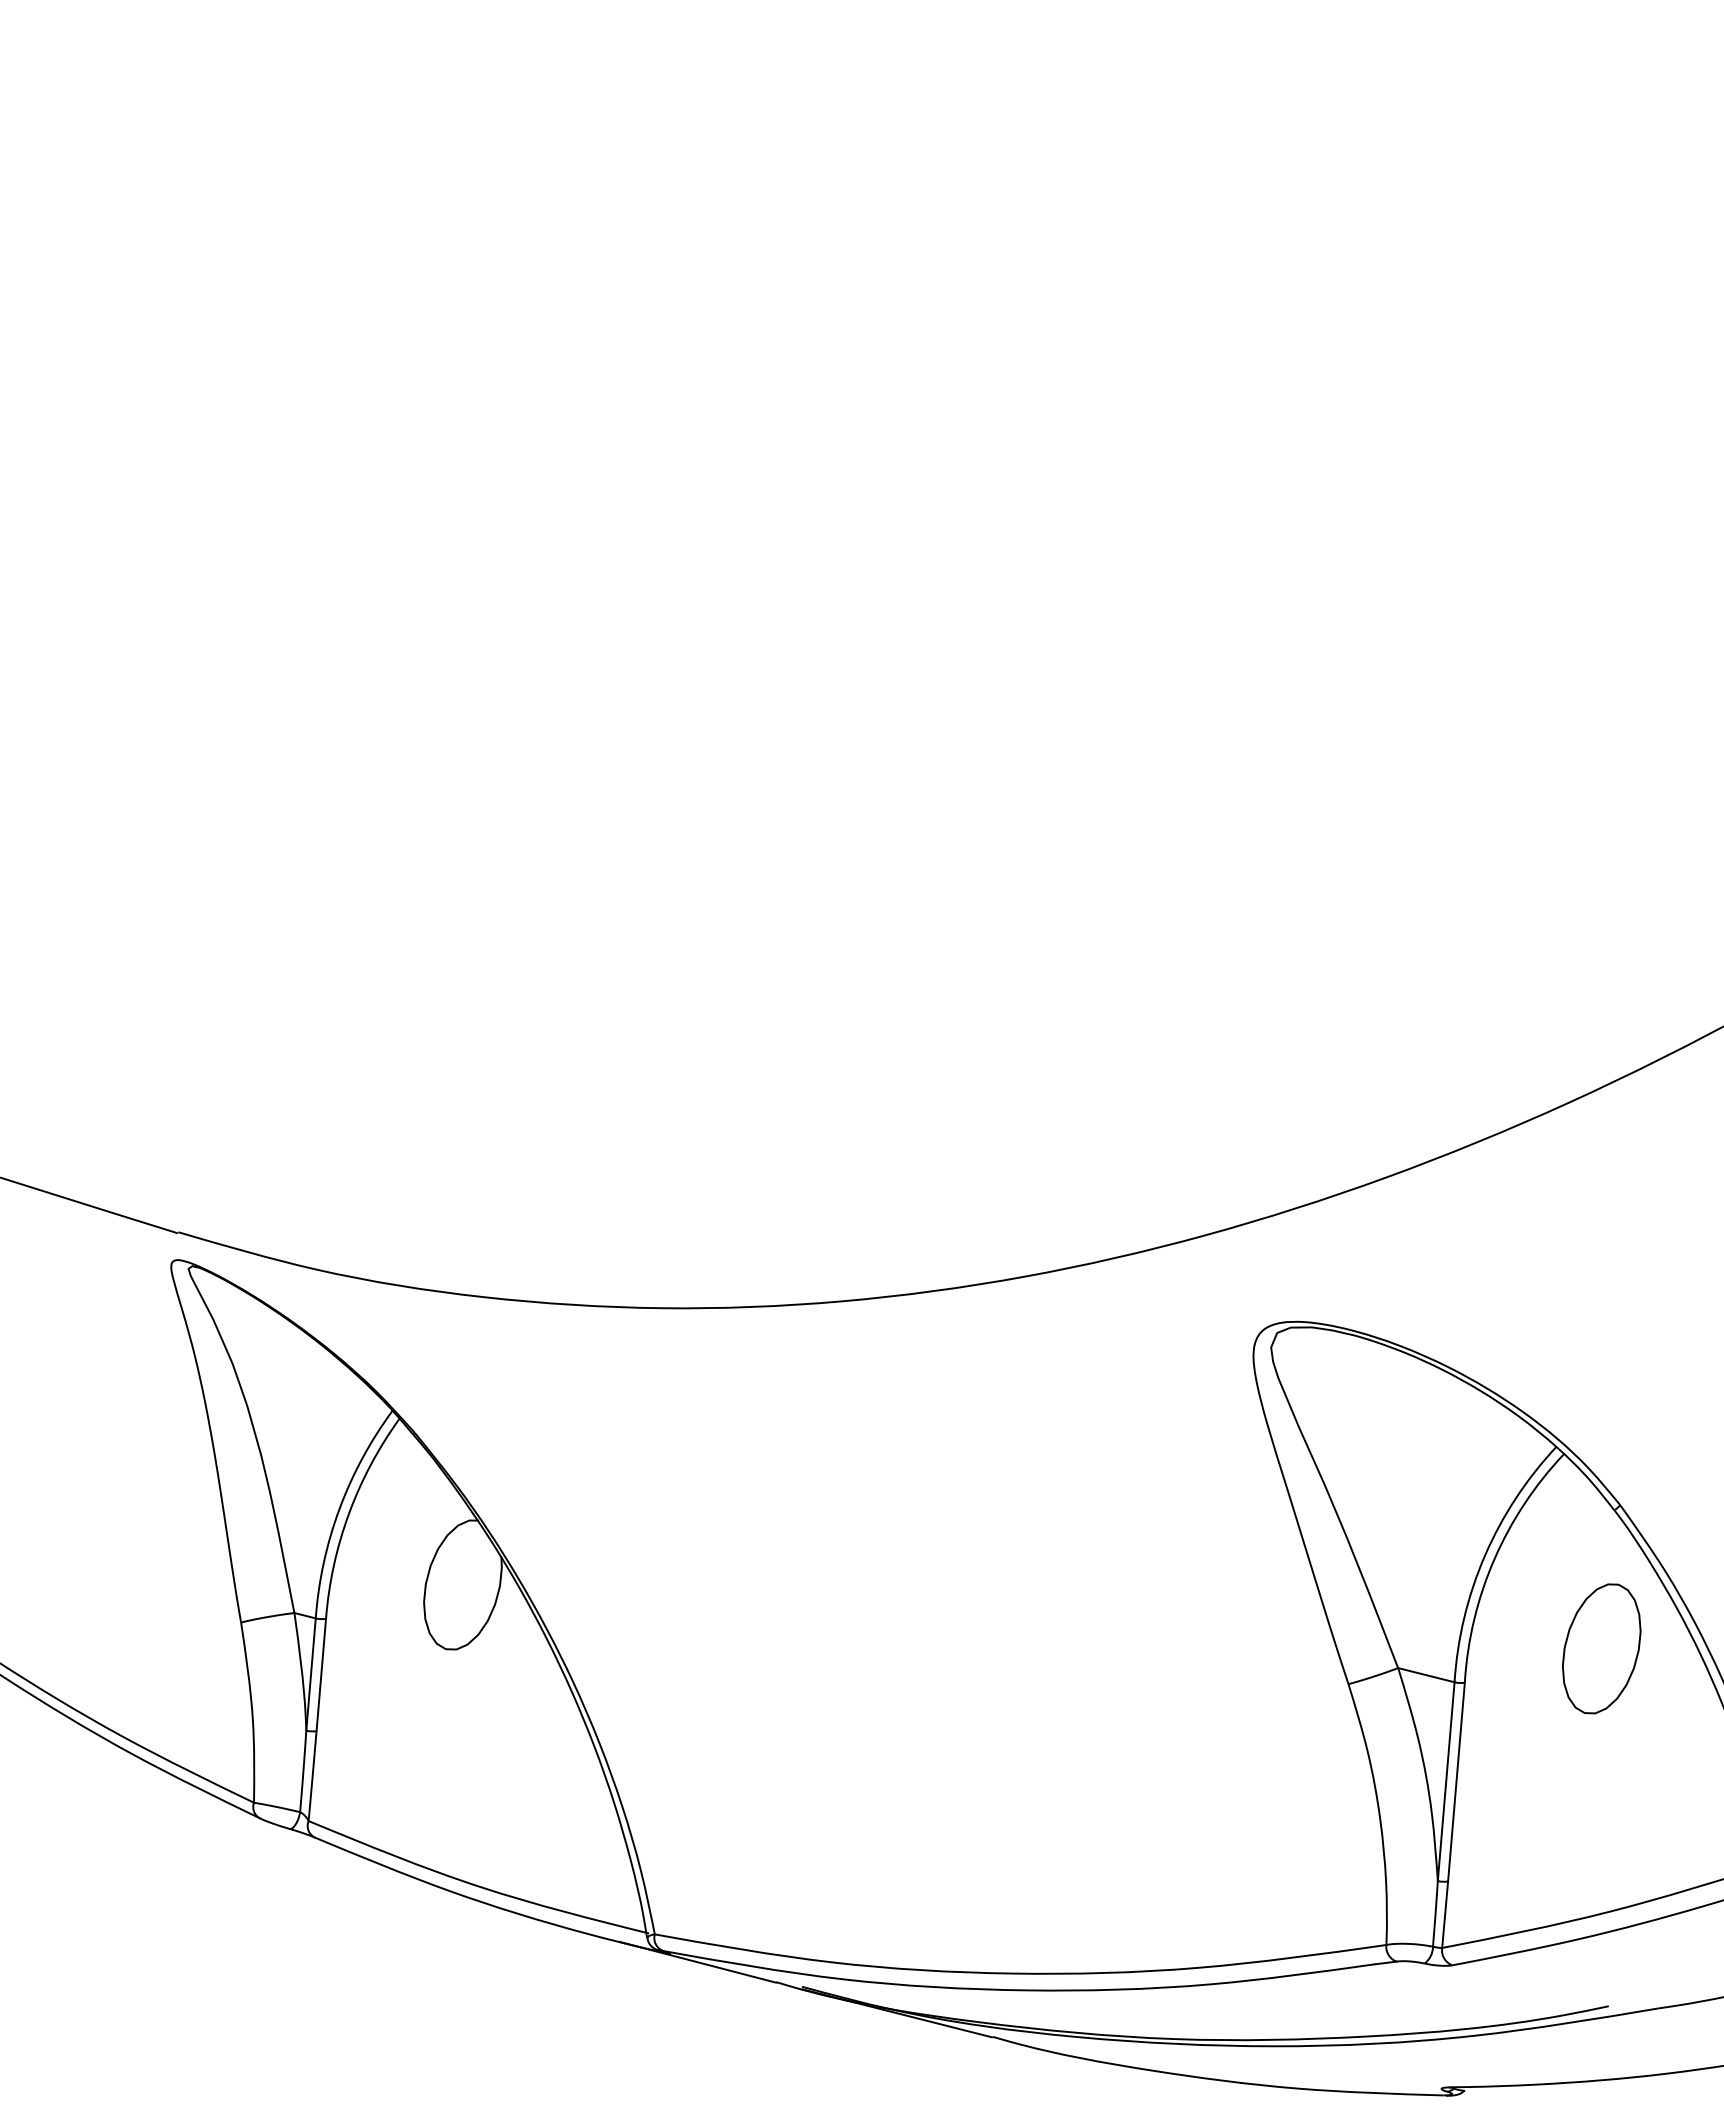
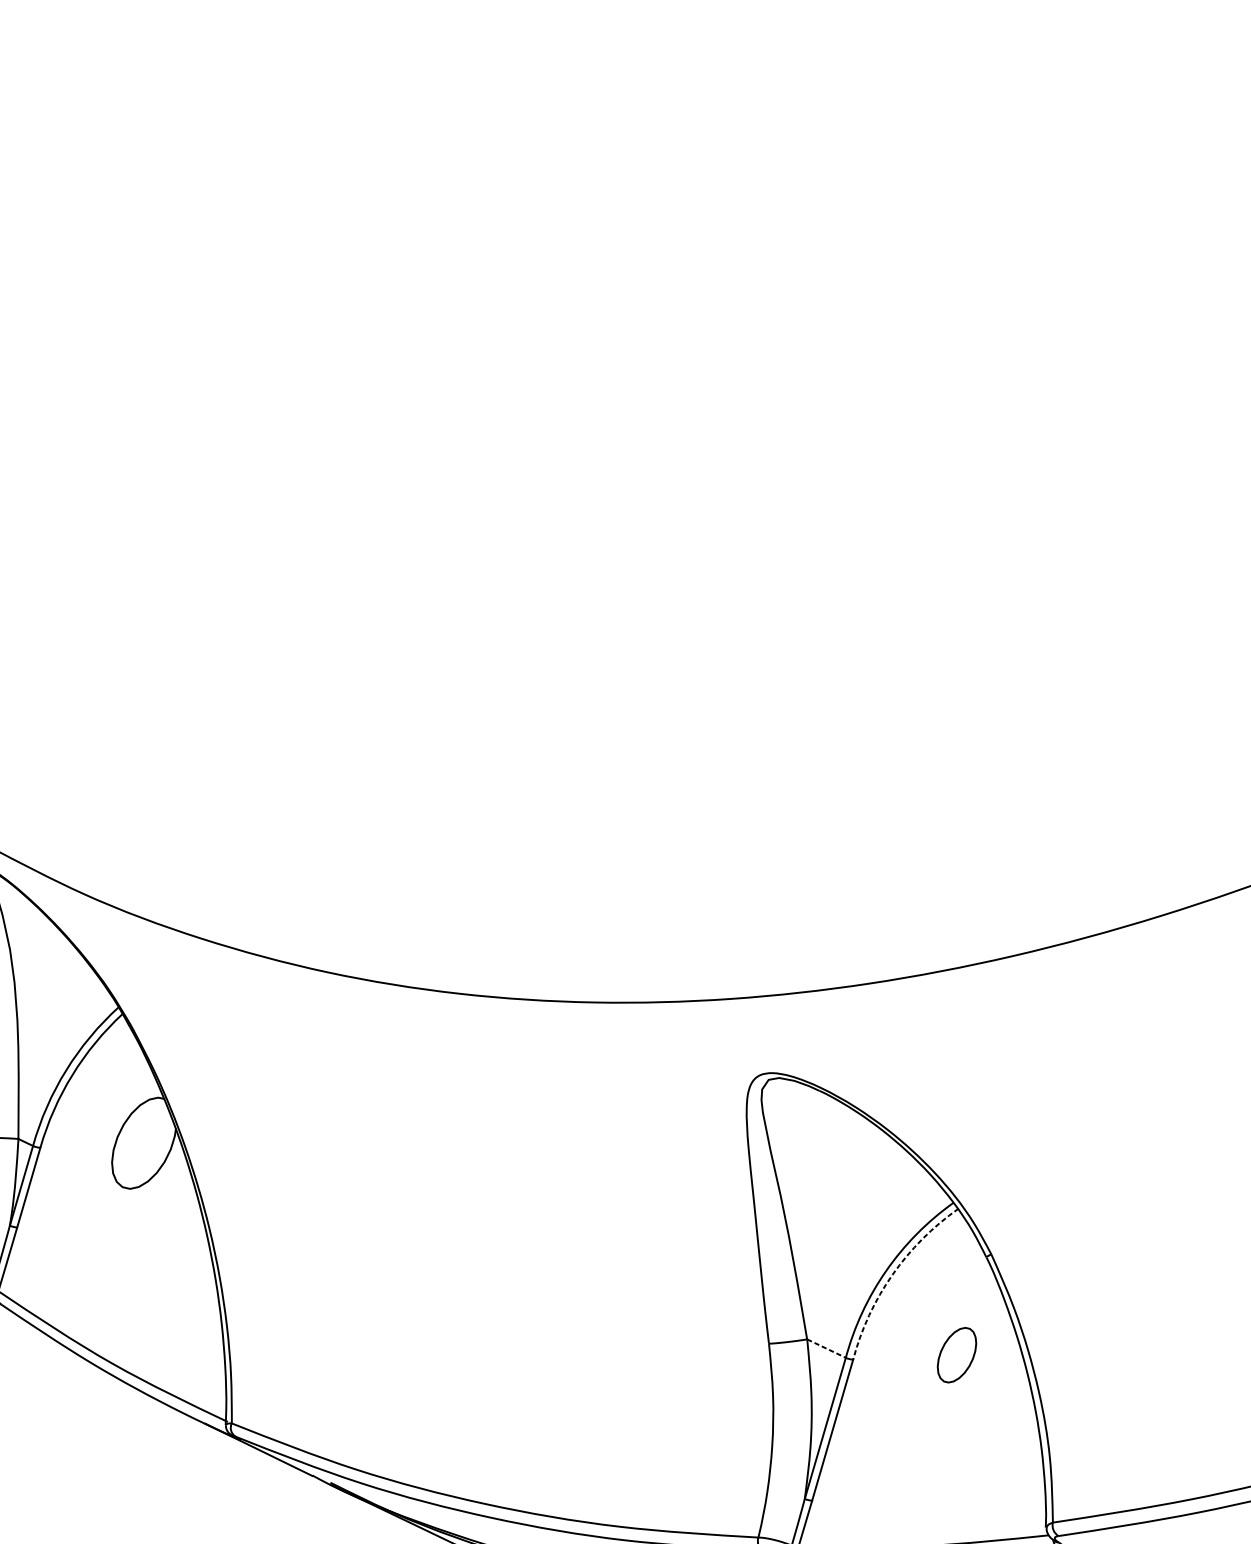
arc: (1494, 1559) -> (892, 1275), solid -> dashed
part: (1601, 1648) -> (956, 1354), size x0.6
line: (1426, 1675) -> (826, 1348), solid -> dashed

